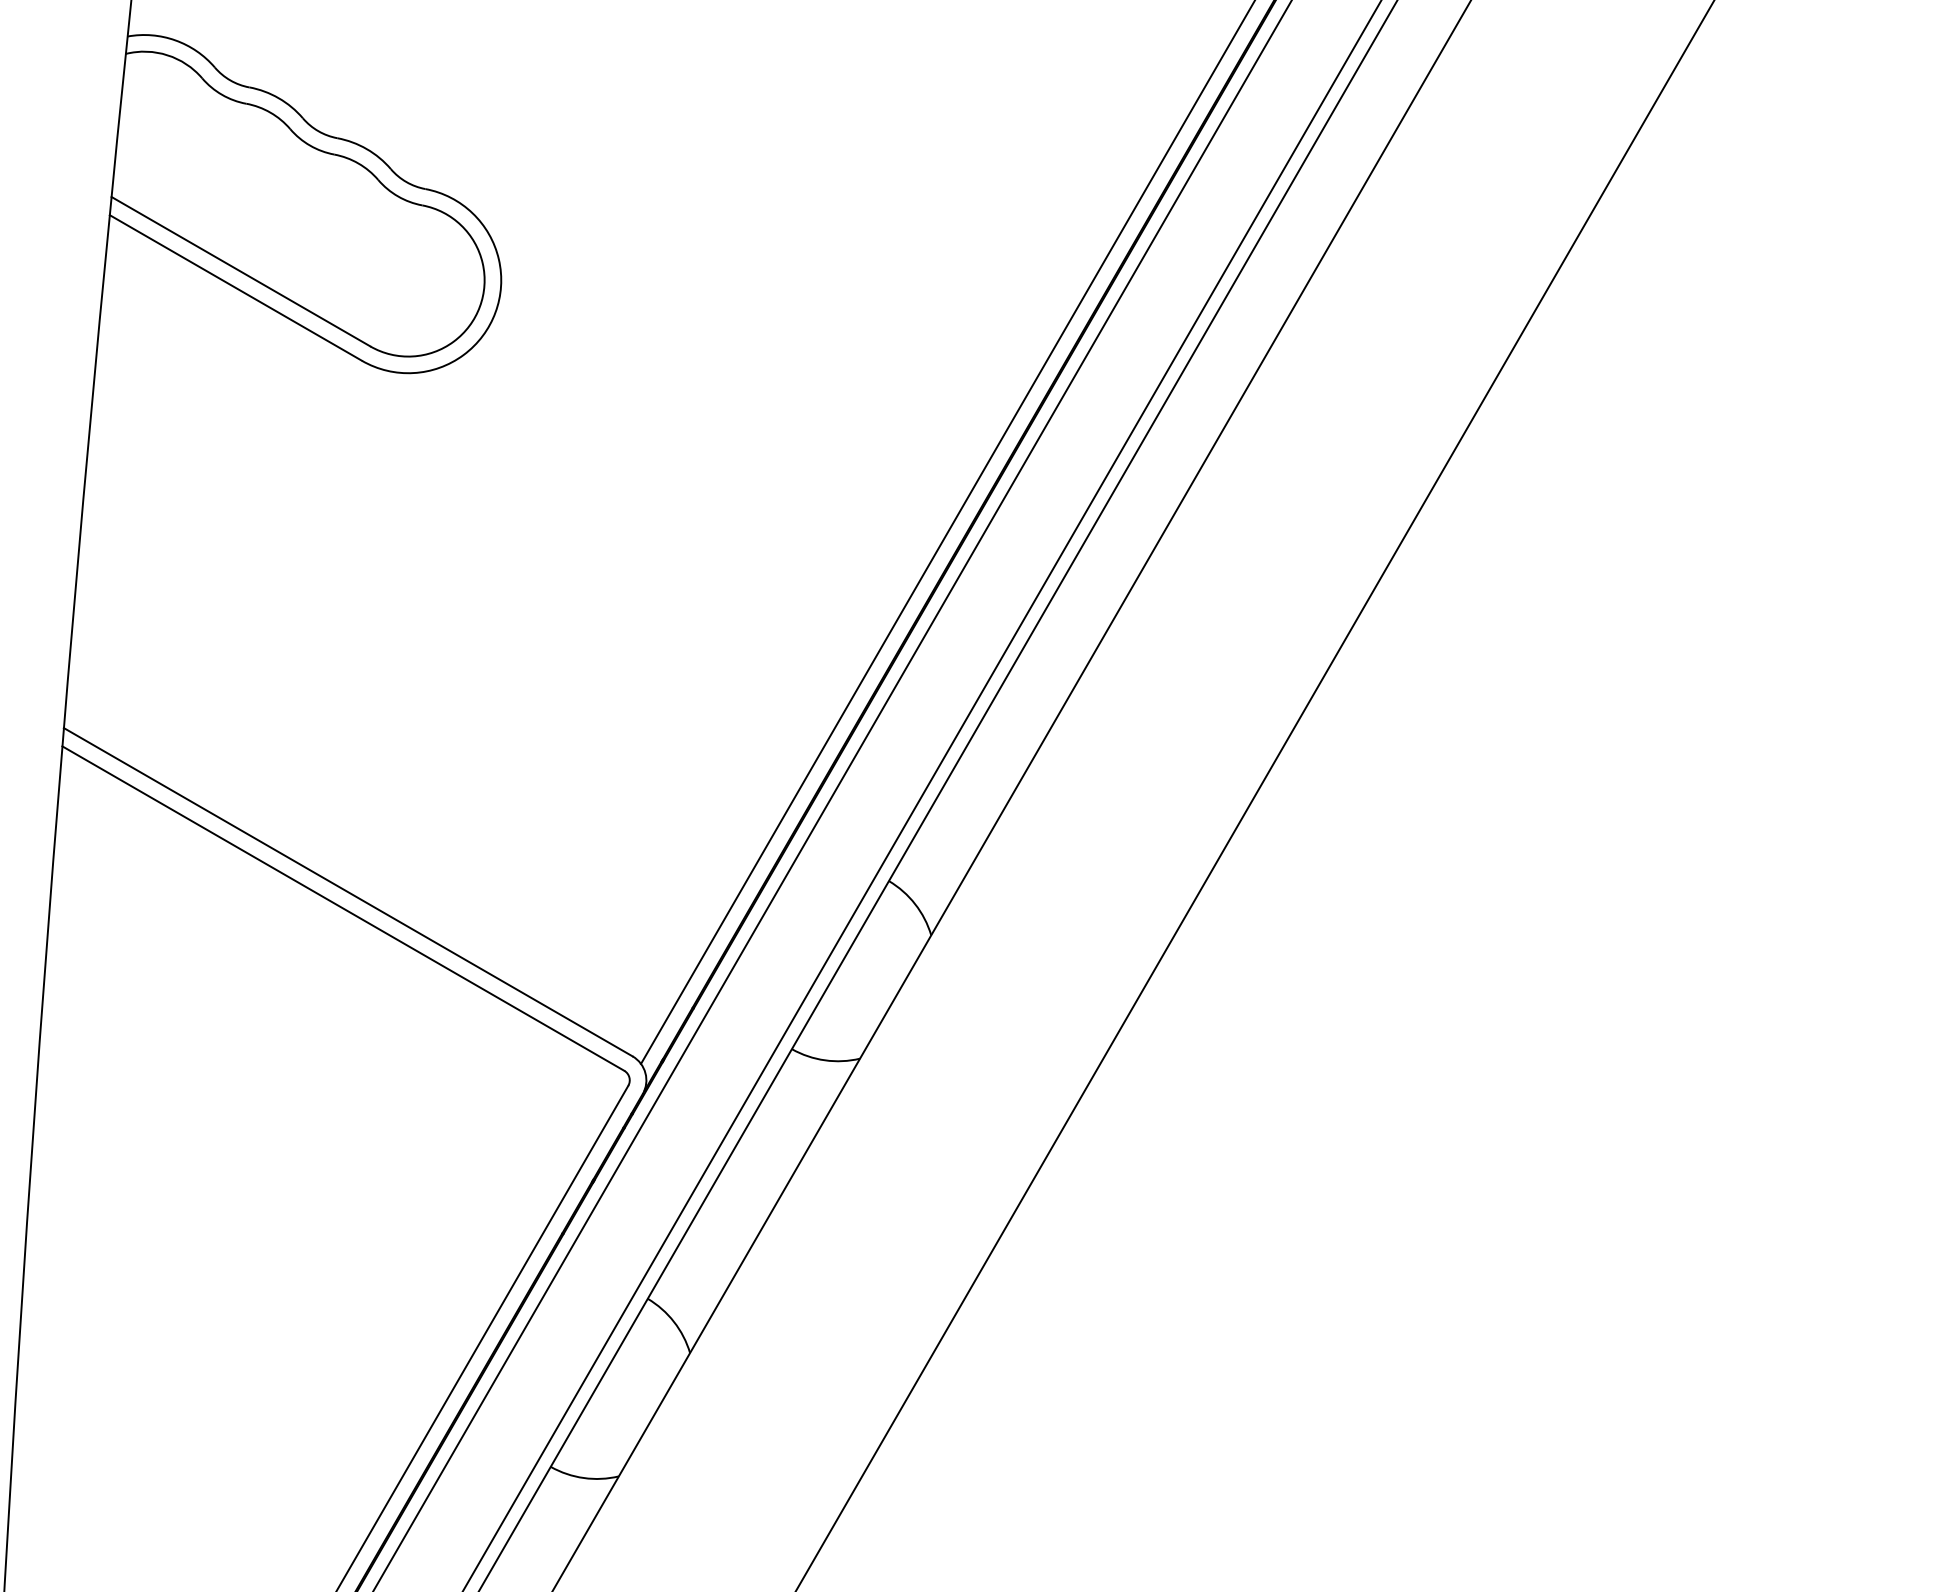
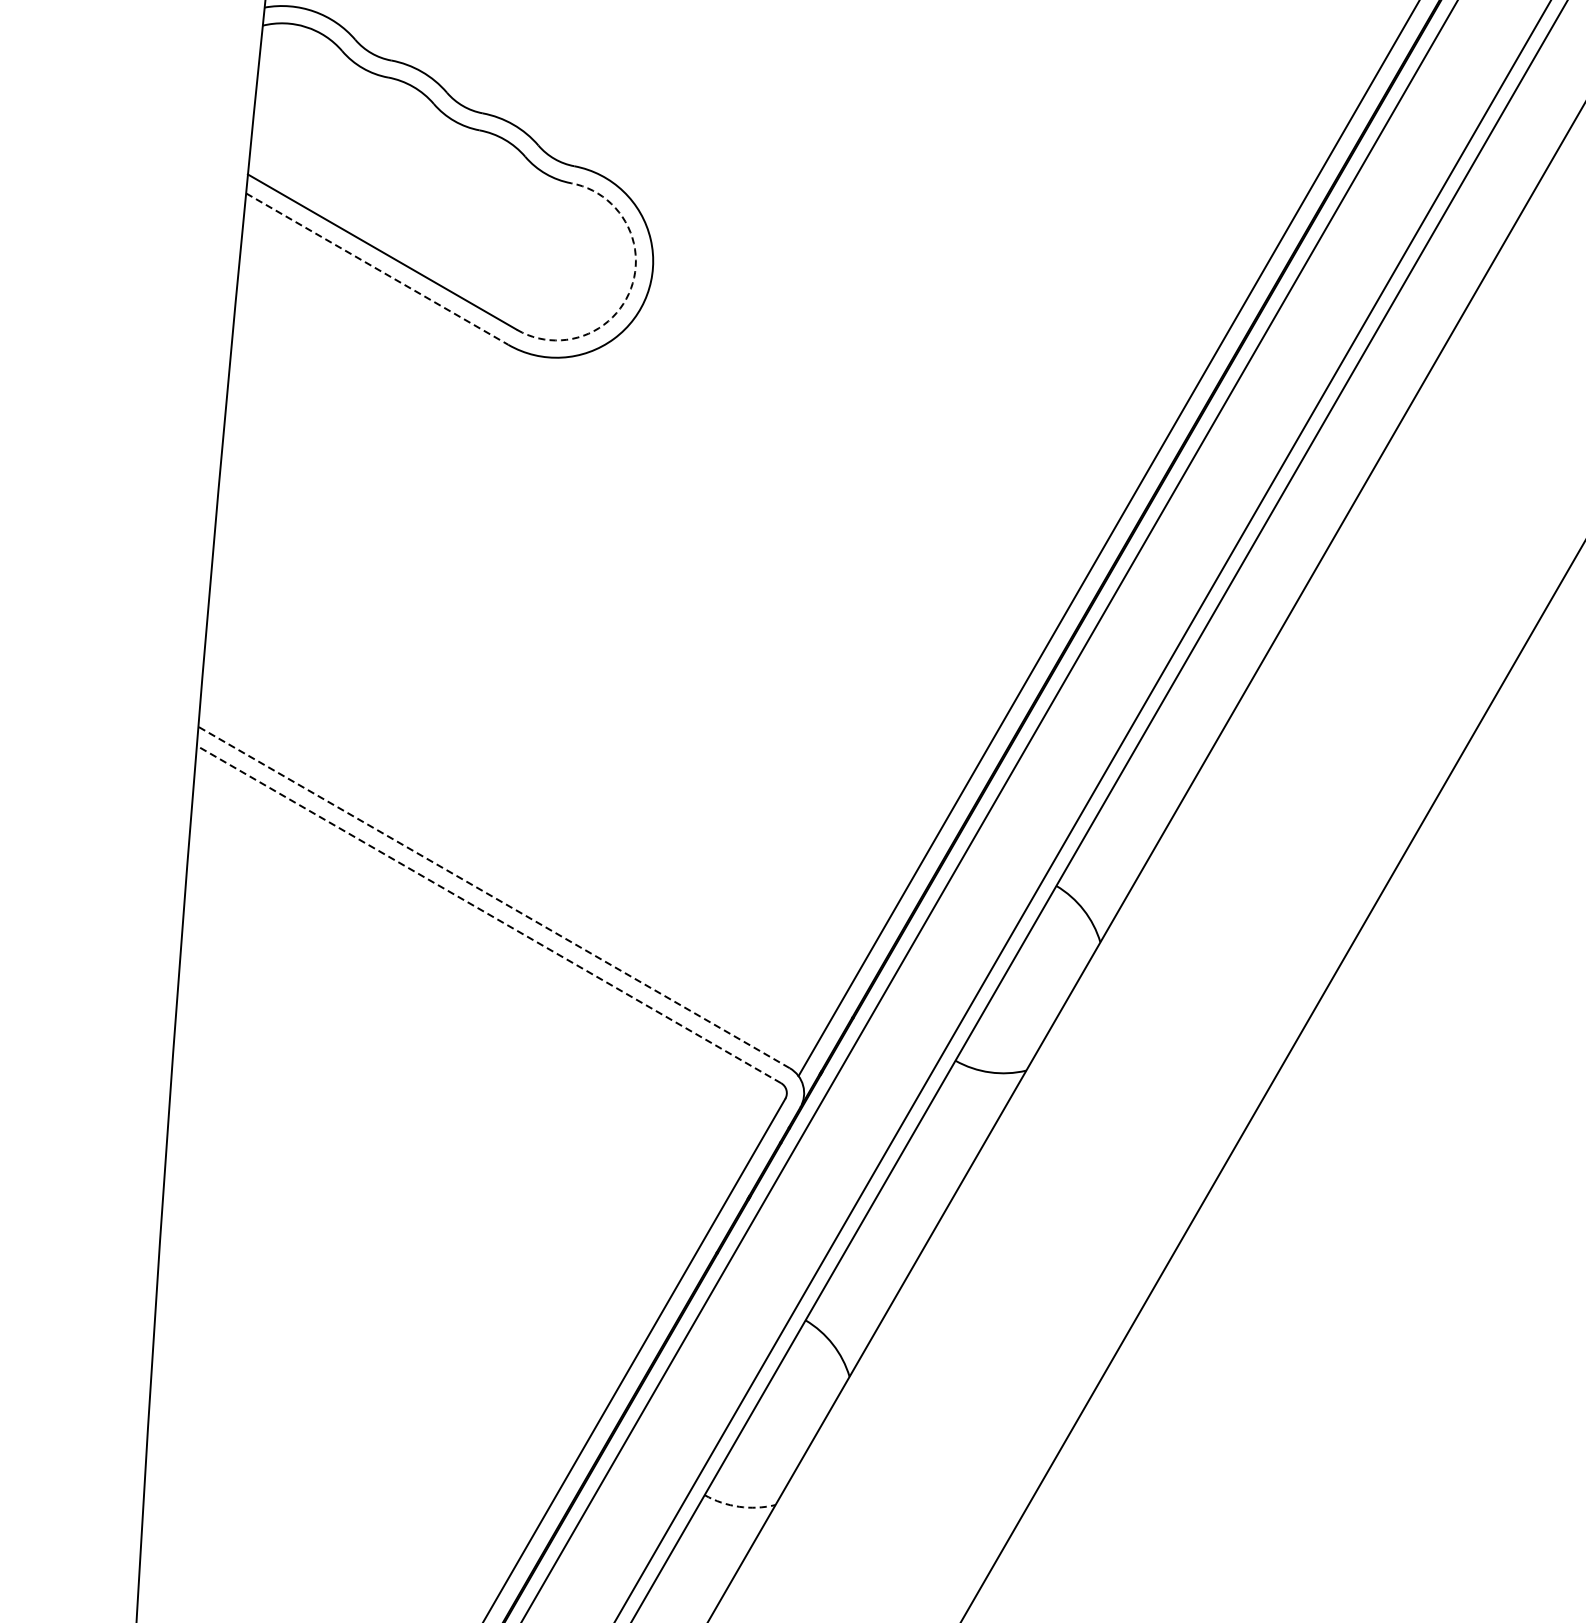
line: (235, 287) -> (376, 268), solid -> dashed
arc: (479, 306) -> (630, 288), solid -> dashed
line: (347, 891) -> (493, 896), solid -> dashed
line: (342, 908) -> (488, 914), solid -> dashed
arc: (583, 1478) -> (738, 1507), solid -> dashed

